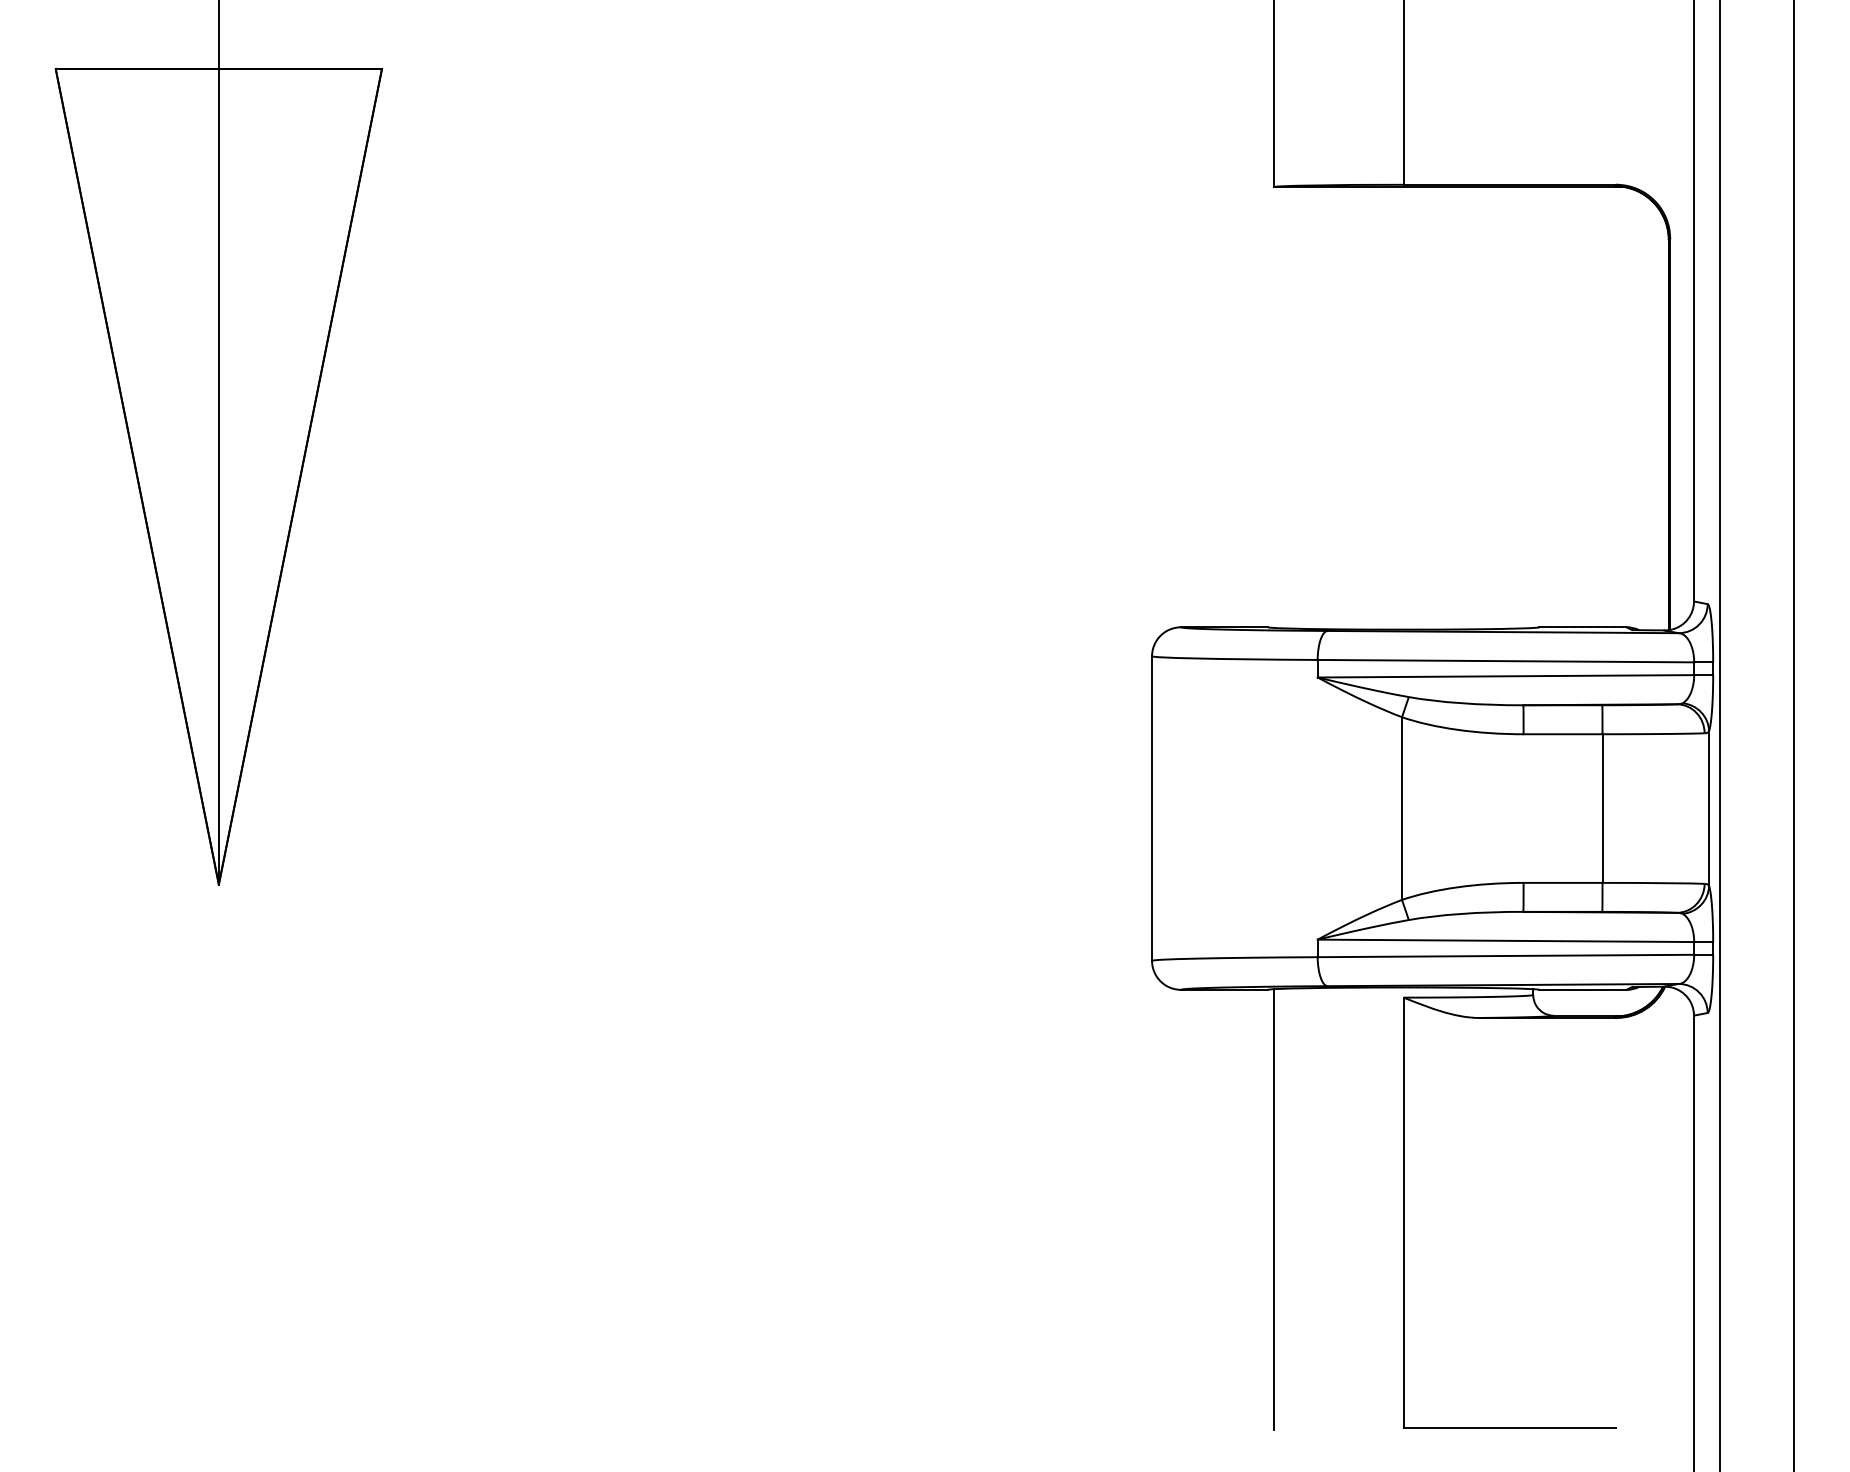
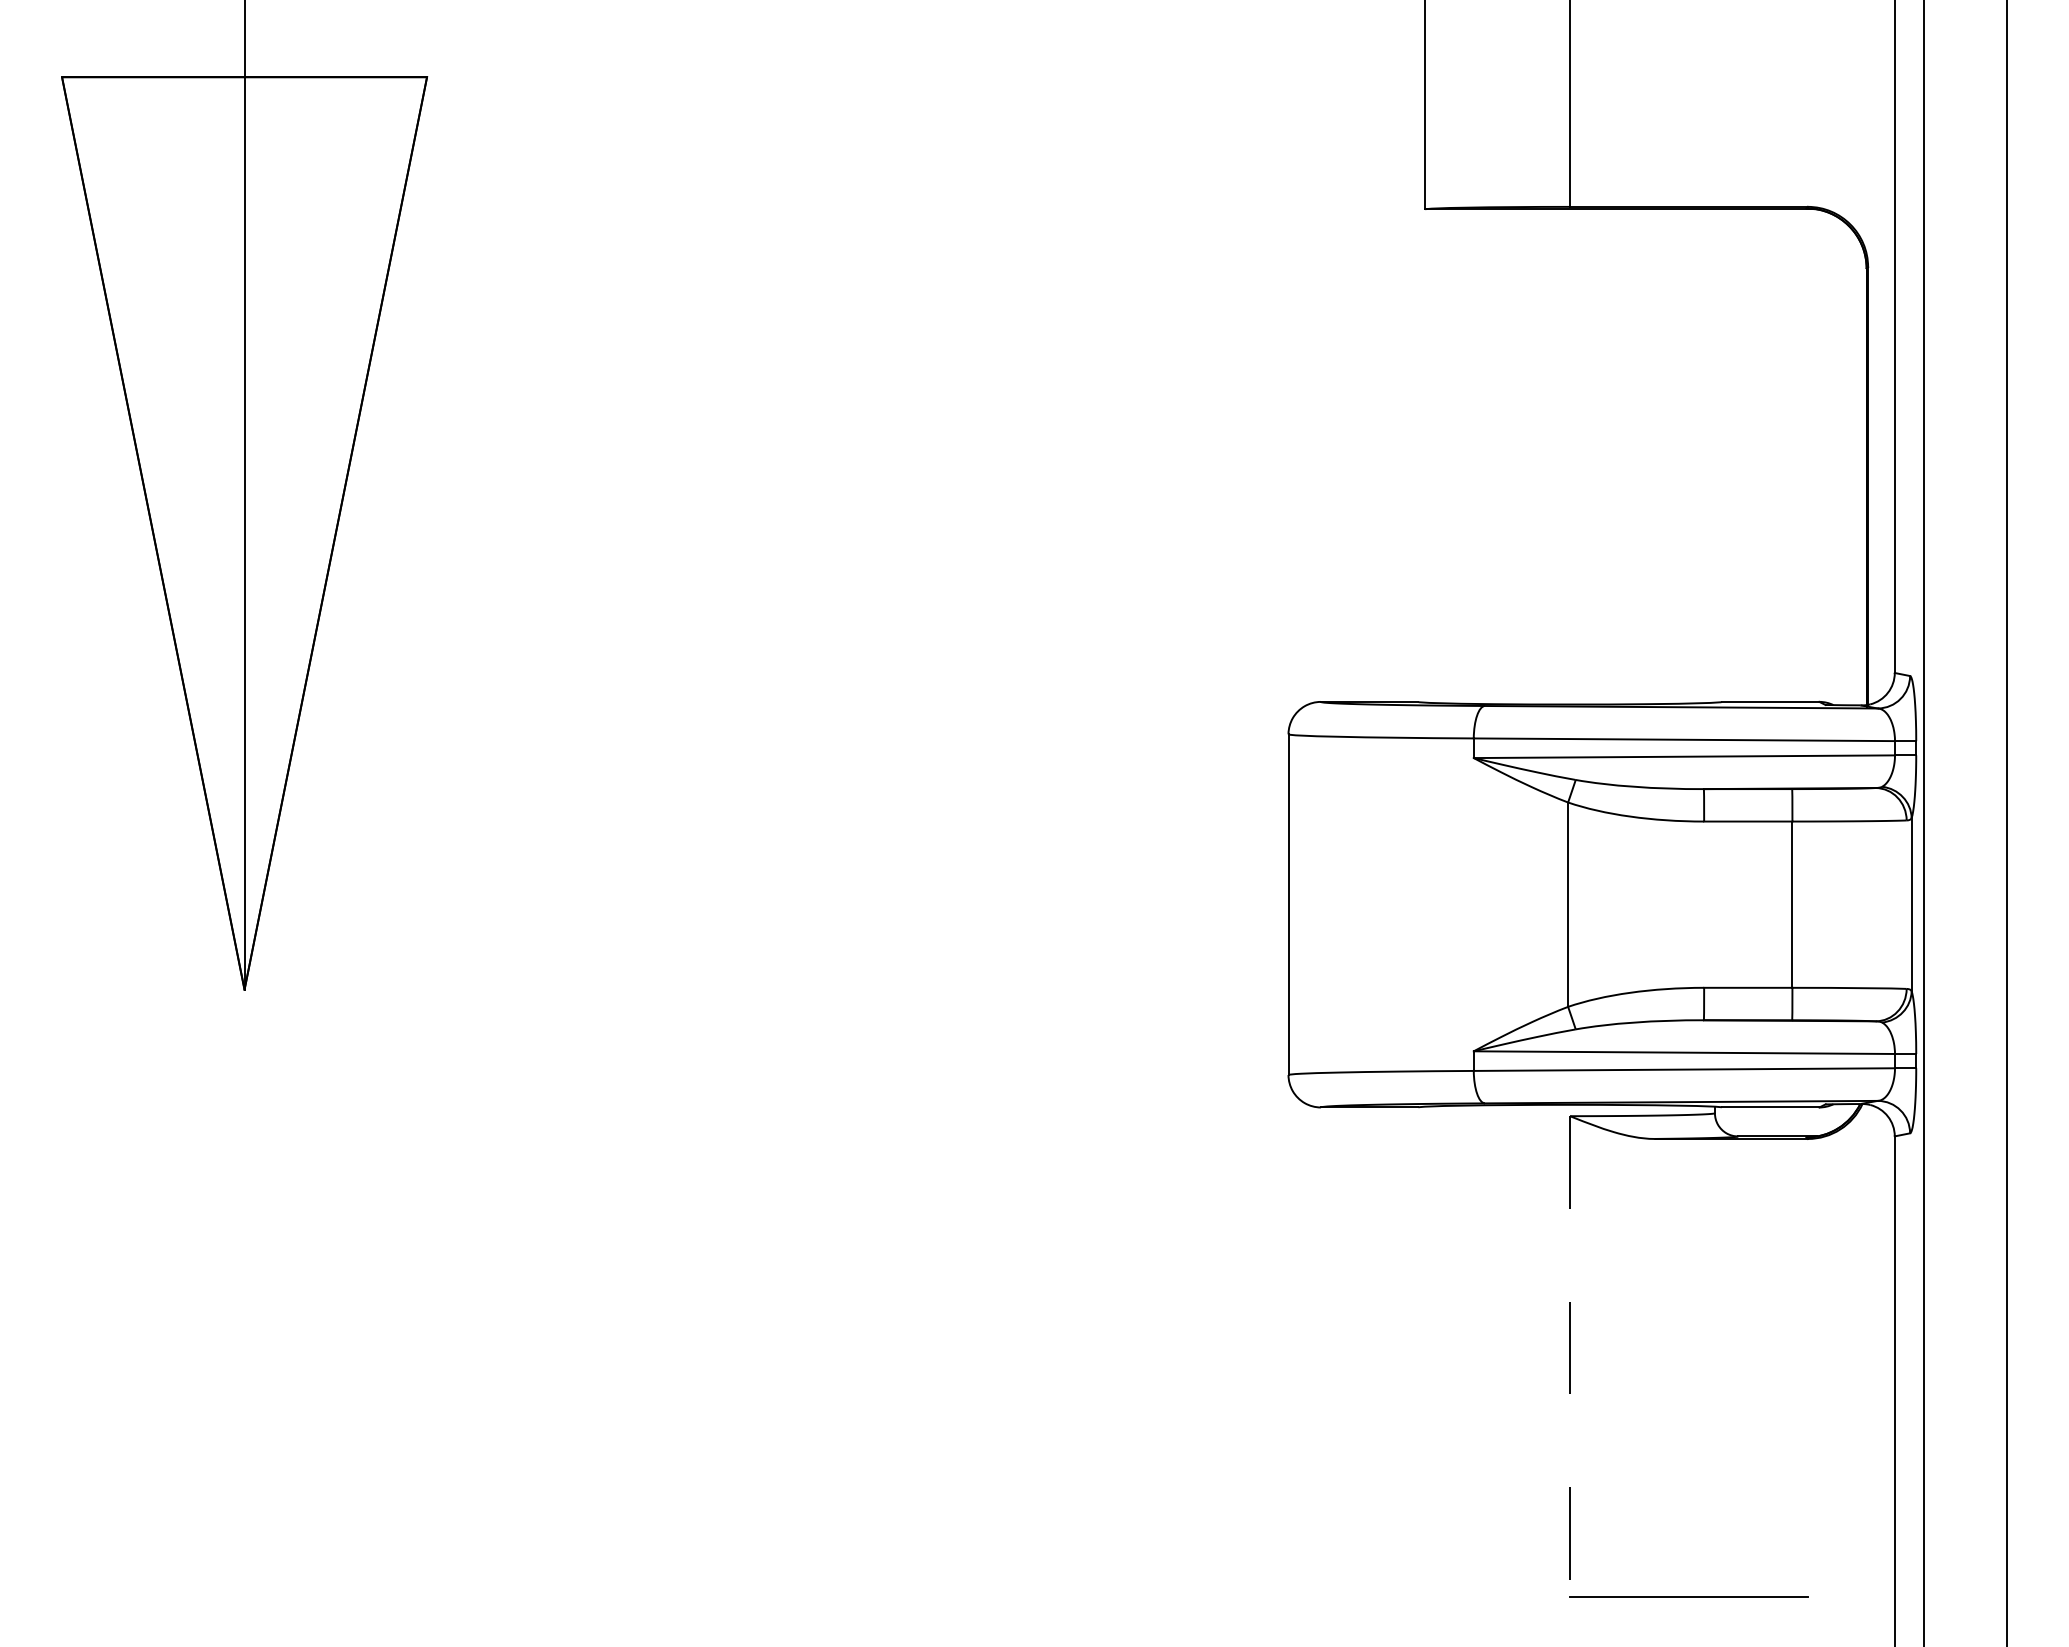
line: (1274, 1208) -> (1425, 1352), removed
line: (1404, 1212) -> (1570, 1356), solid -> dashed

